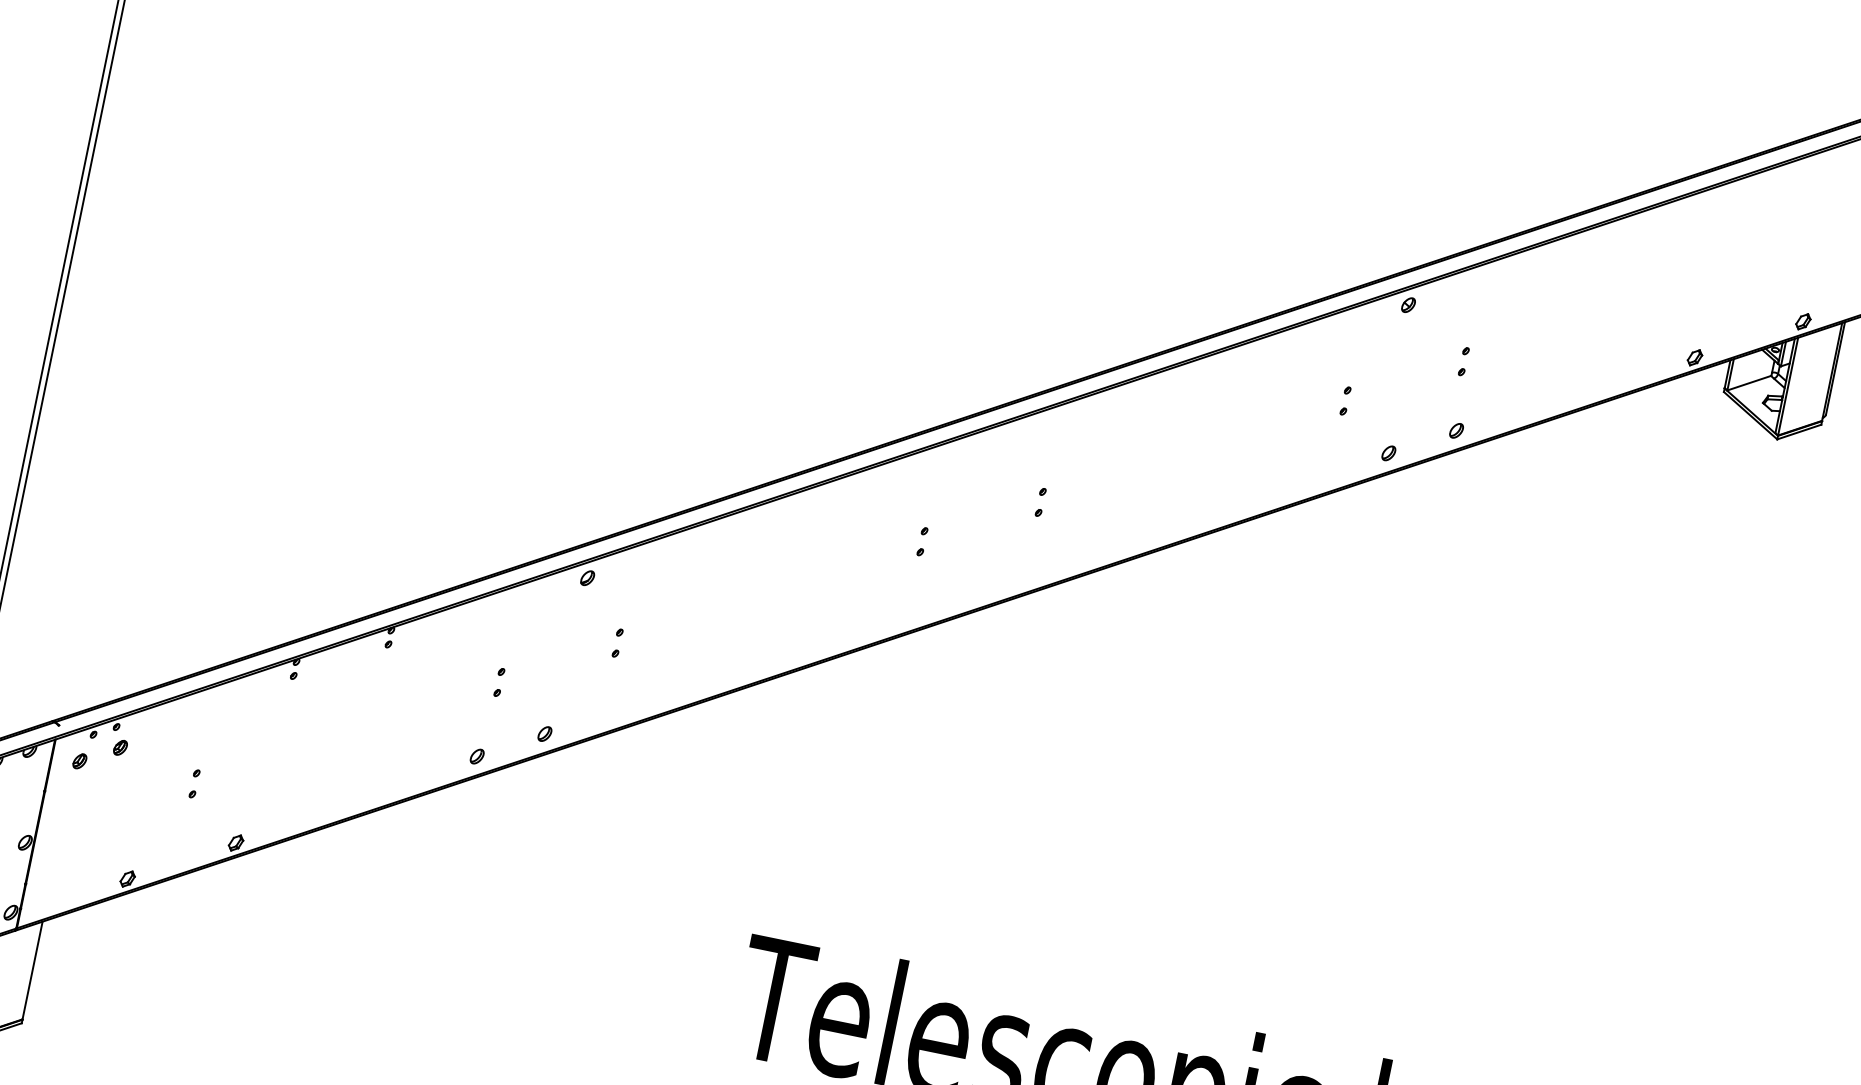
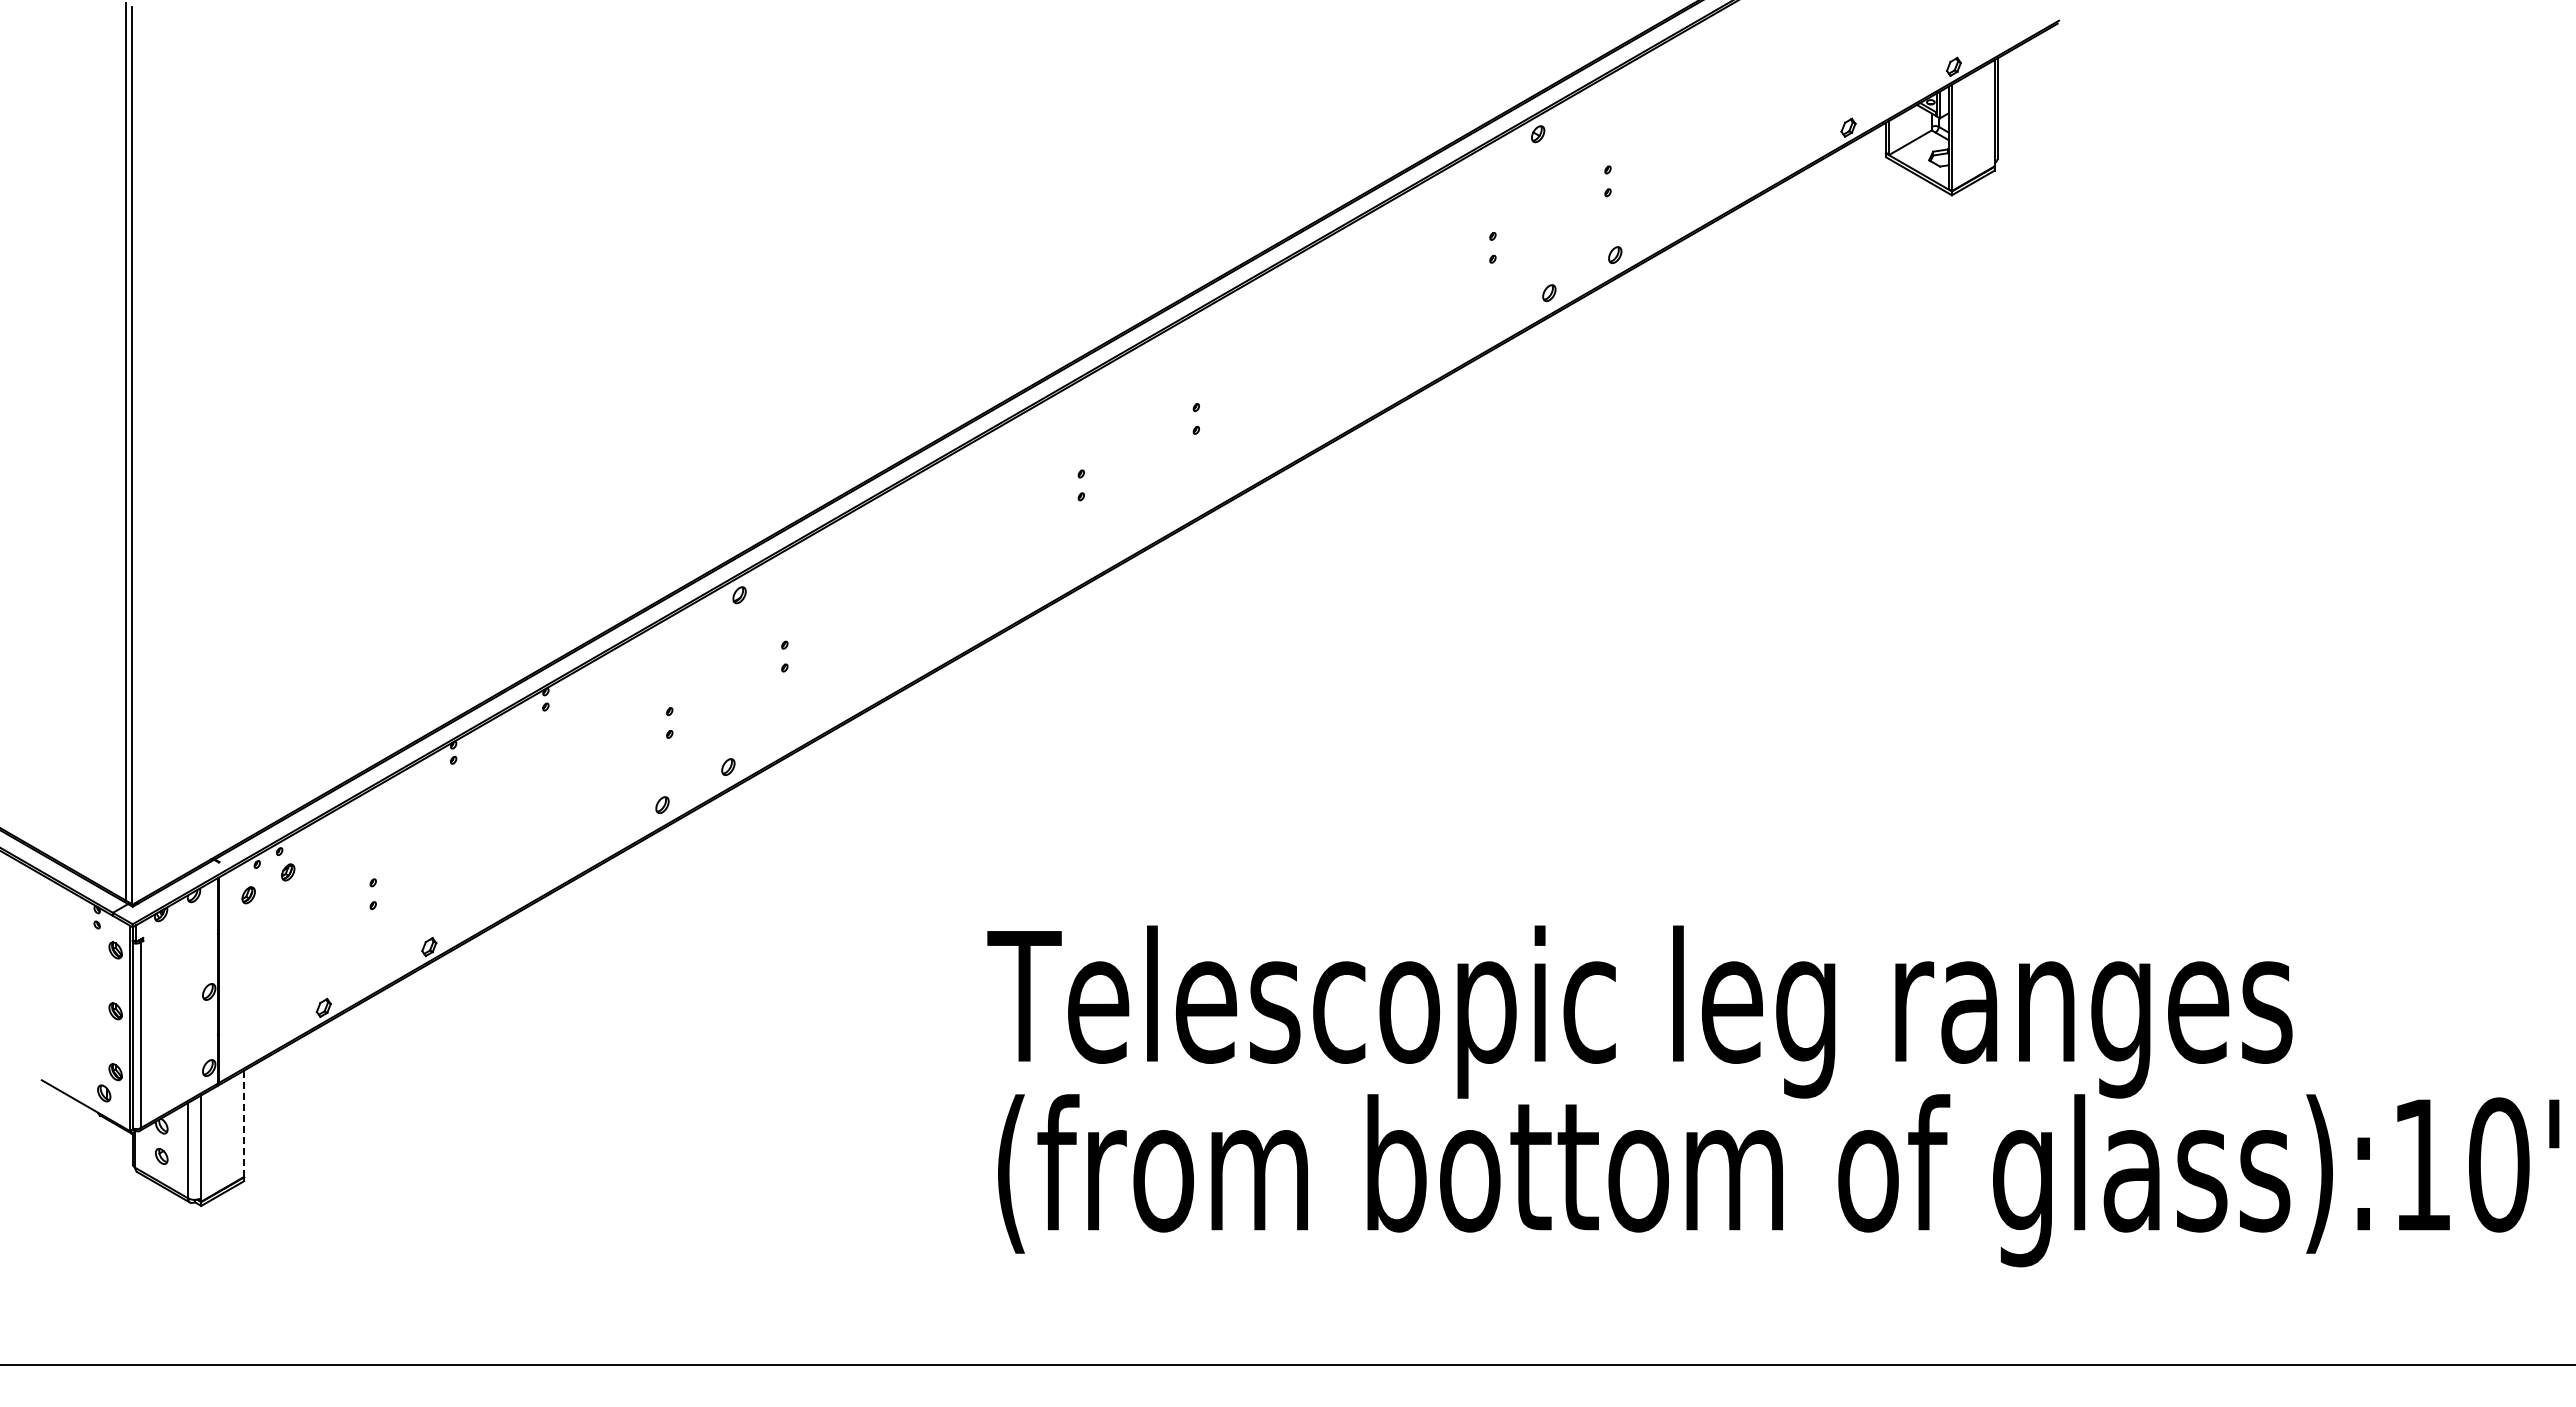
line: (32, 970) -> (244, 1123), solid -> dashed

